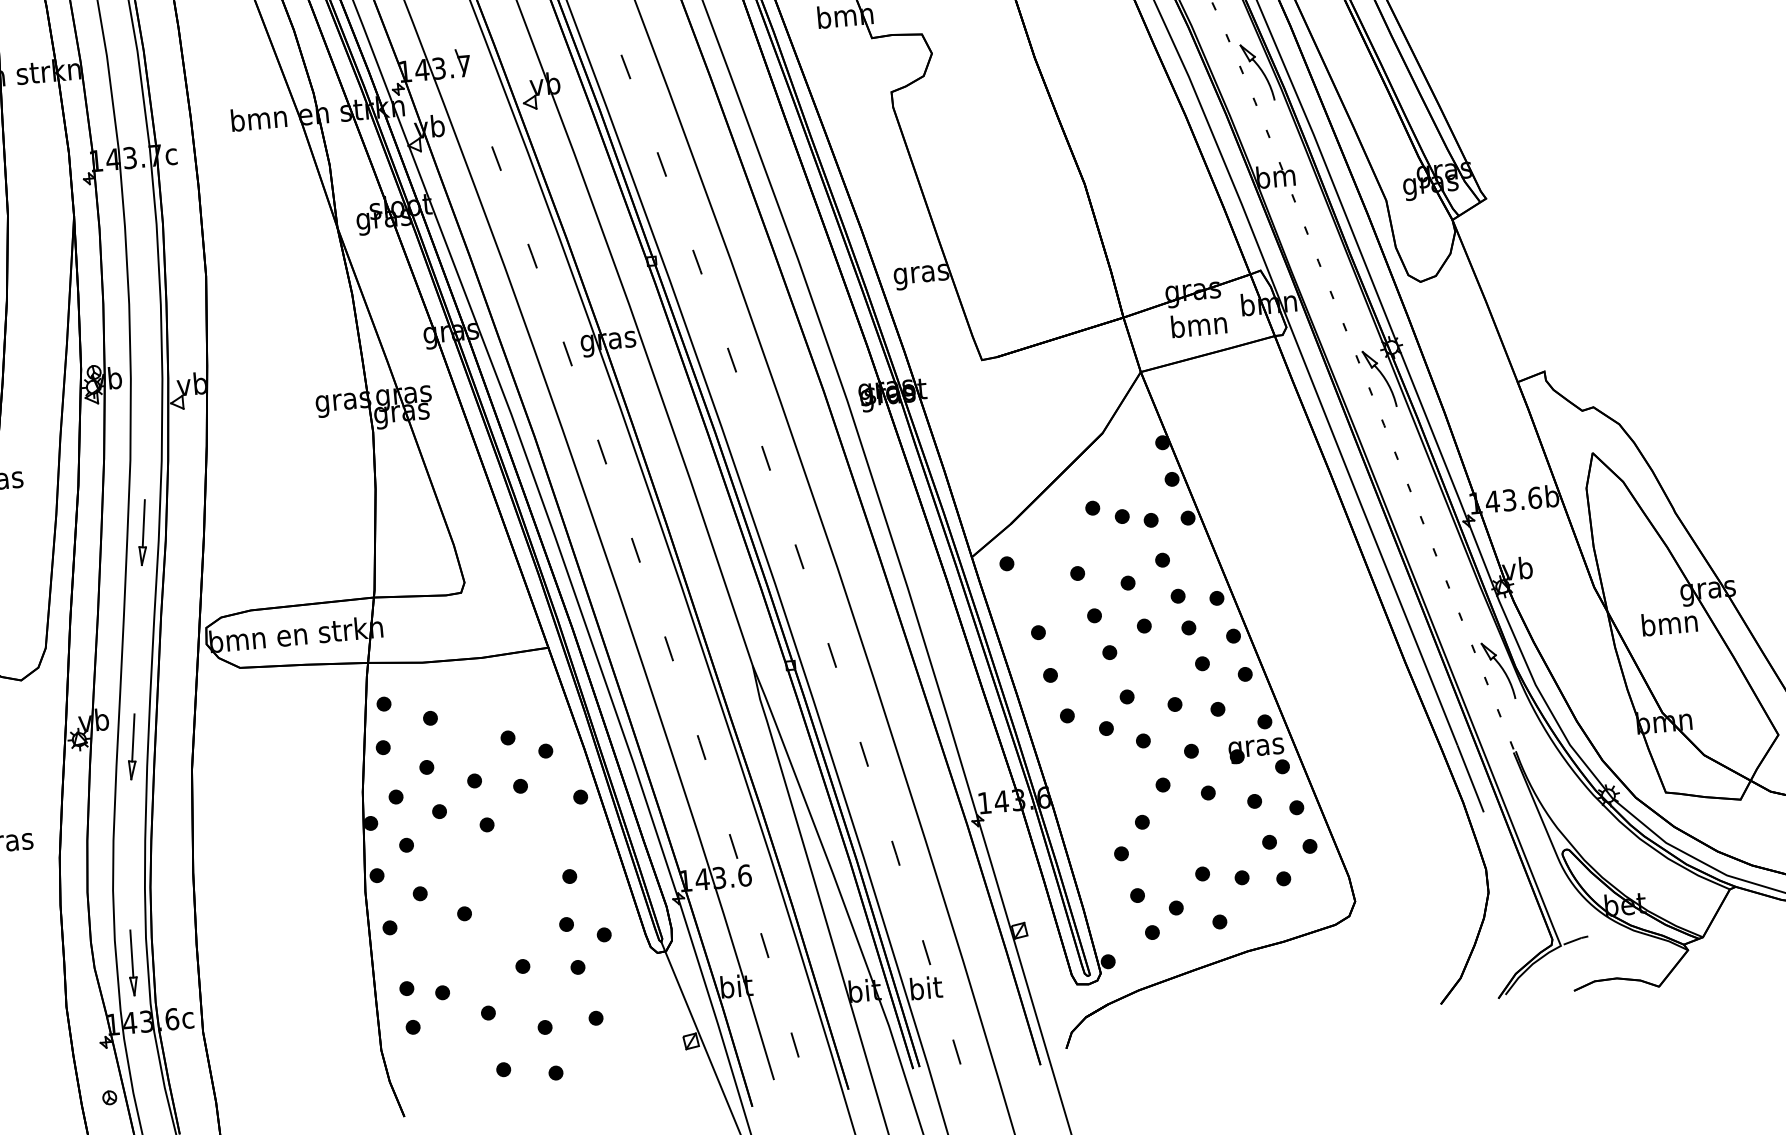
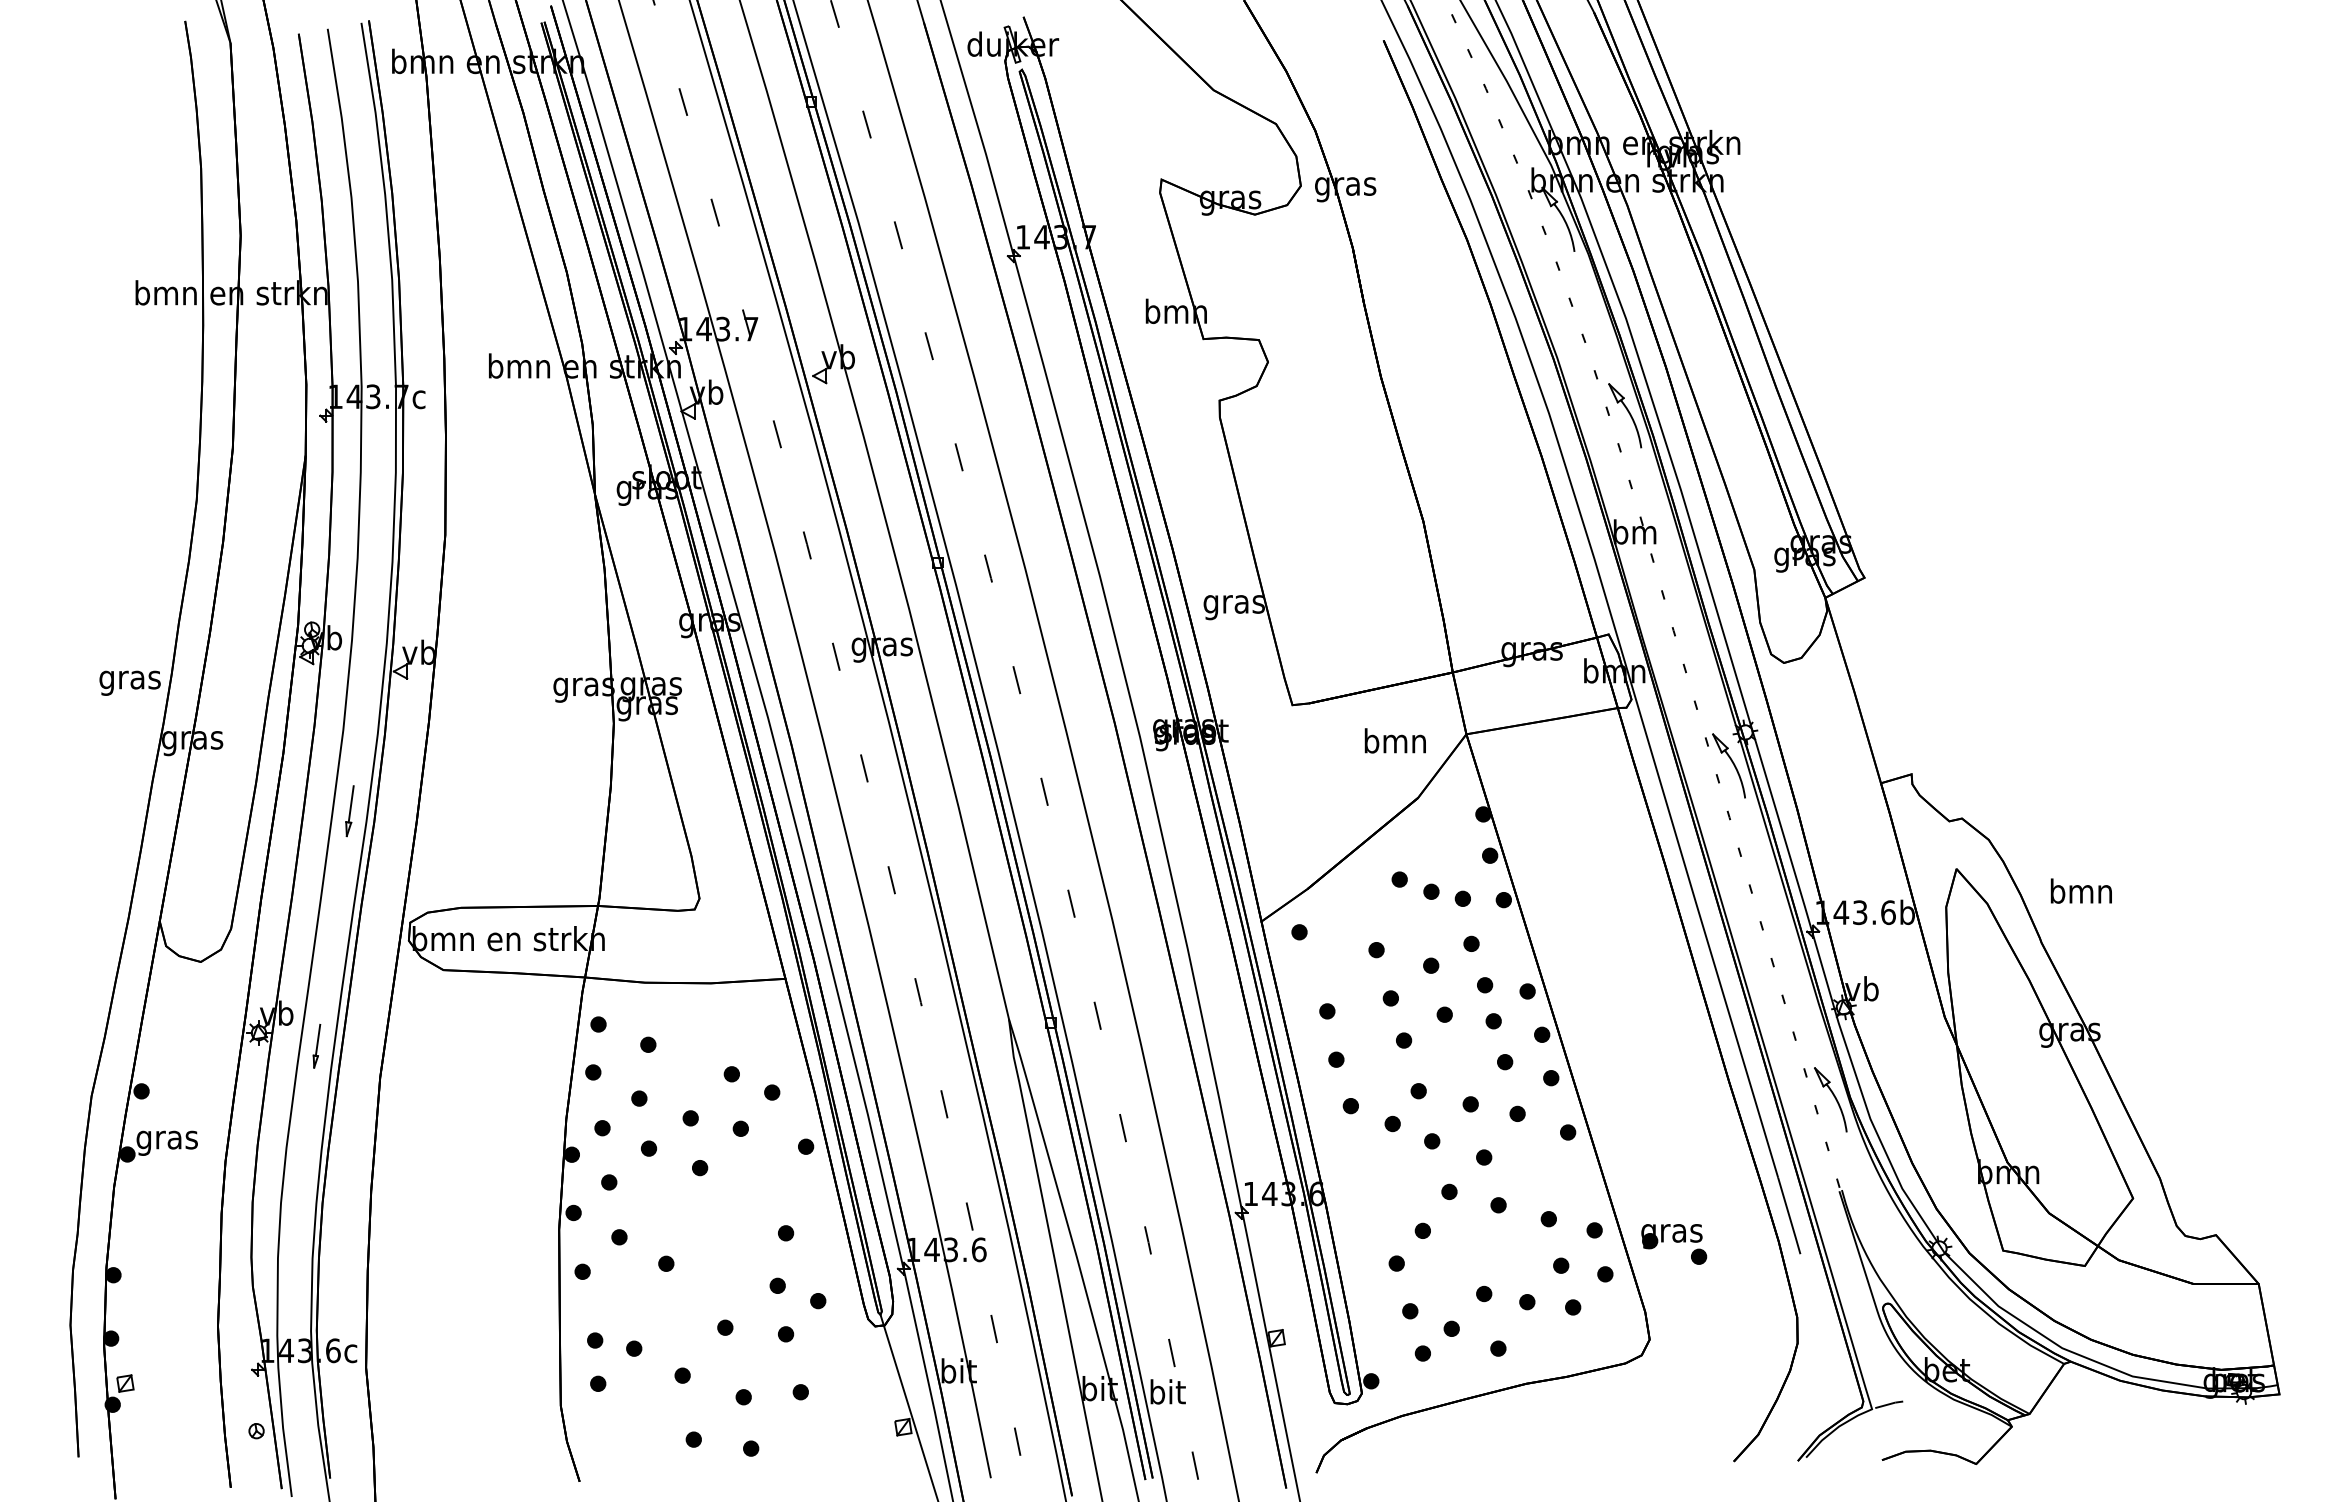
text: (1198, 324) -> (1394, 740), moved
part: (142, 532) -> (349, 810), size x0.7
text: (1668, 622) -> (2080, 890), moved
part: (132, 746) -> (316, 1045), size x0.6
part: (1259, 757) -> (1674, 1244), moved
part: (131, 962) -> (294, 1284), removed

